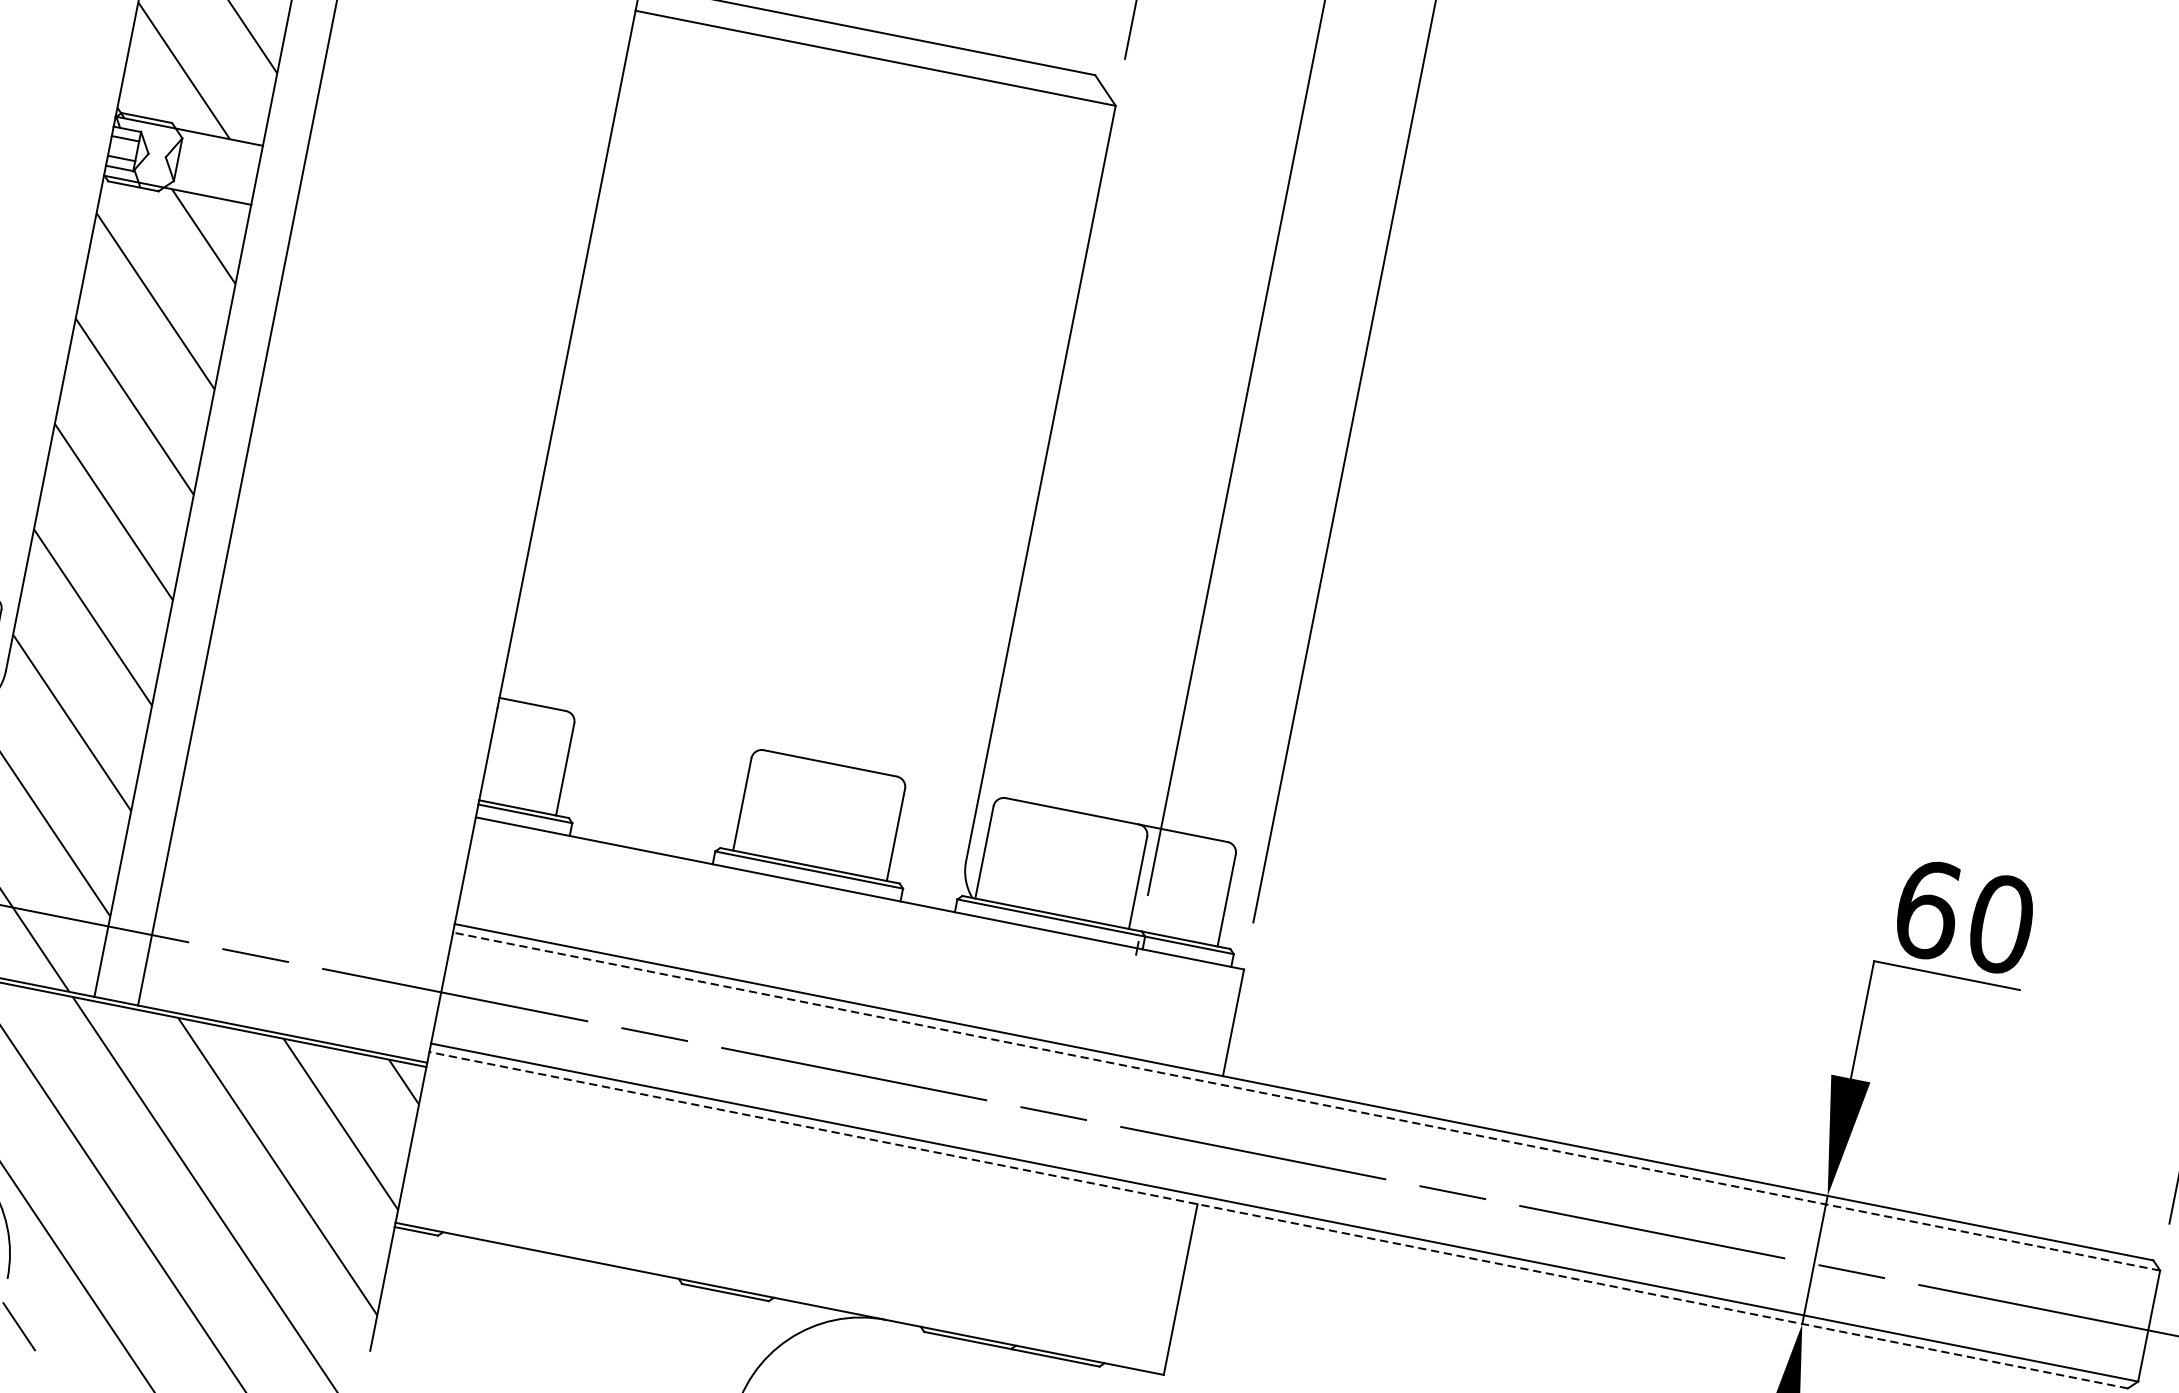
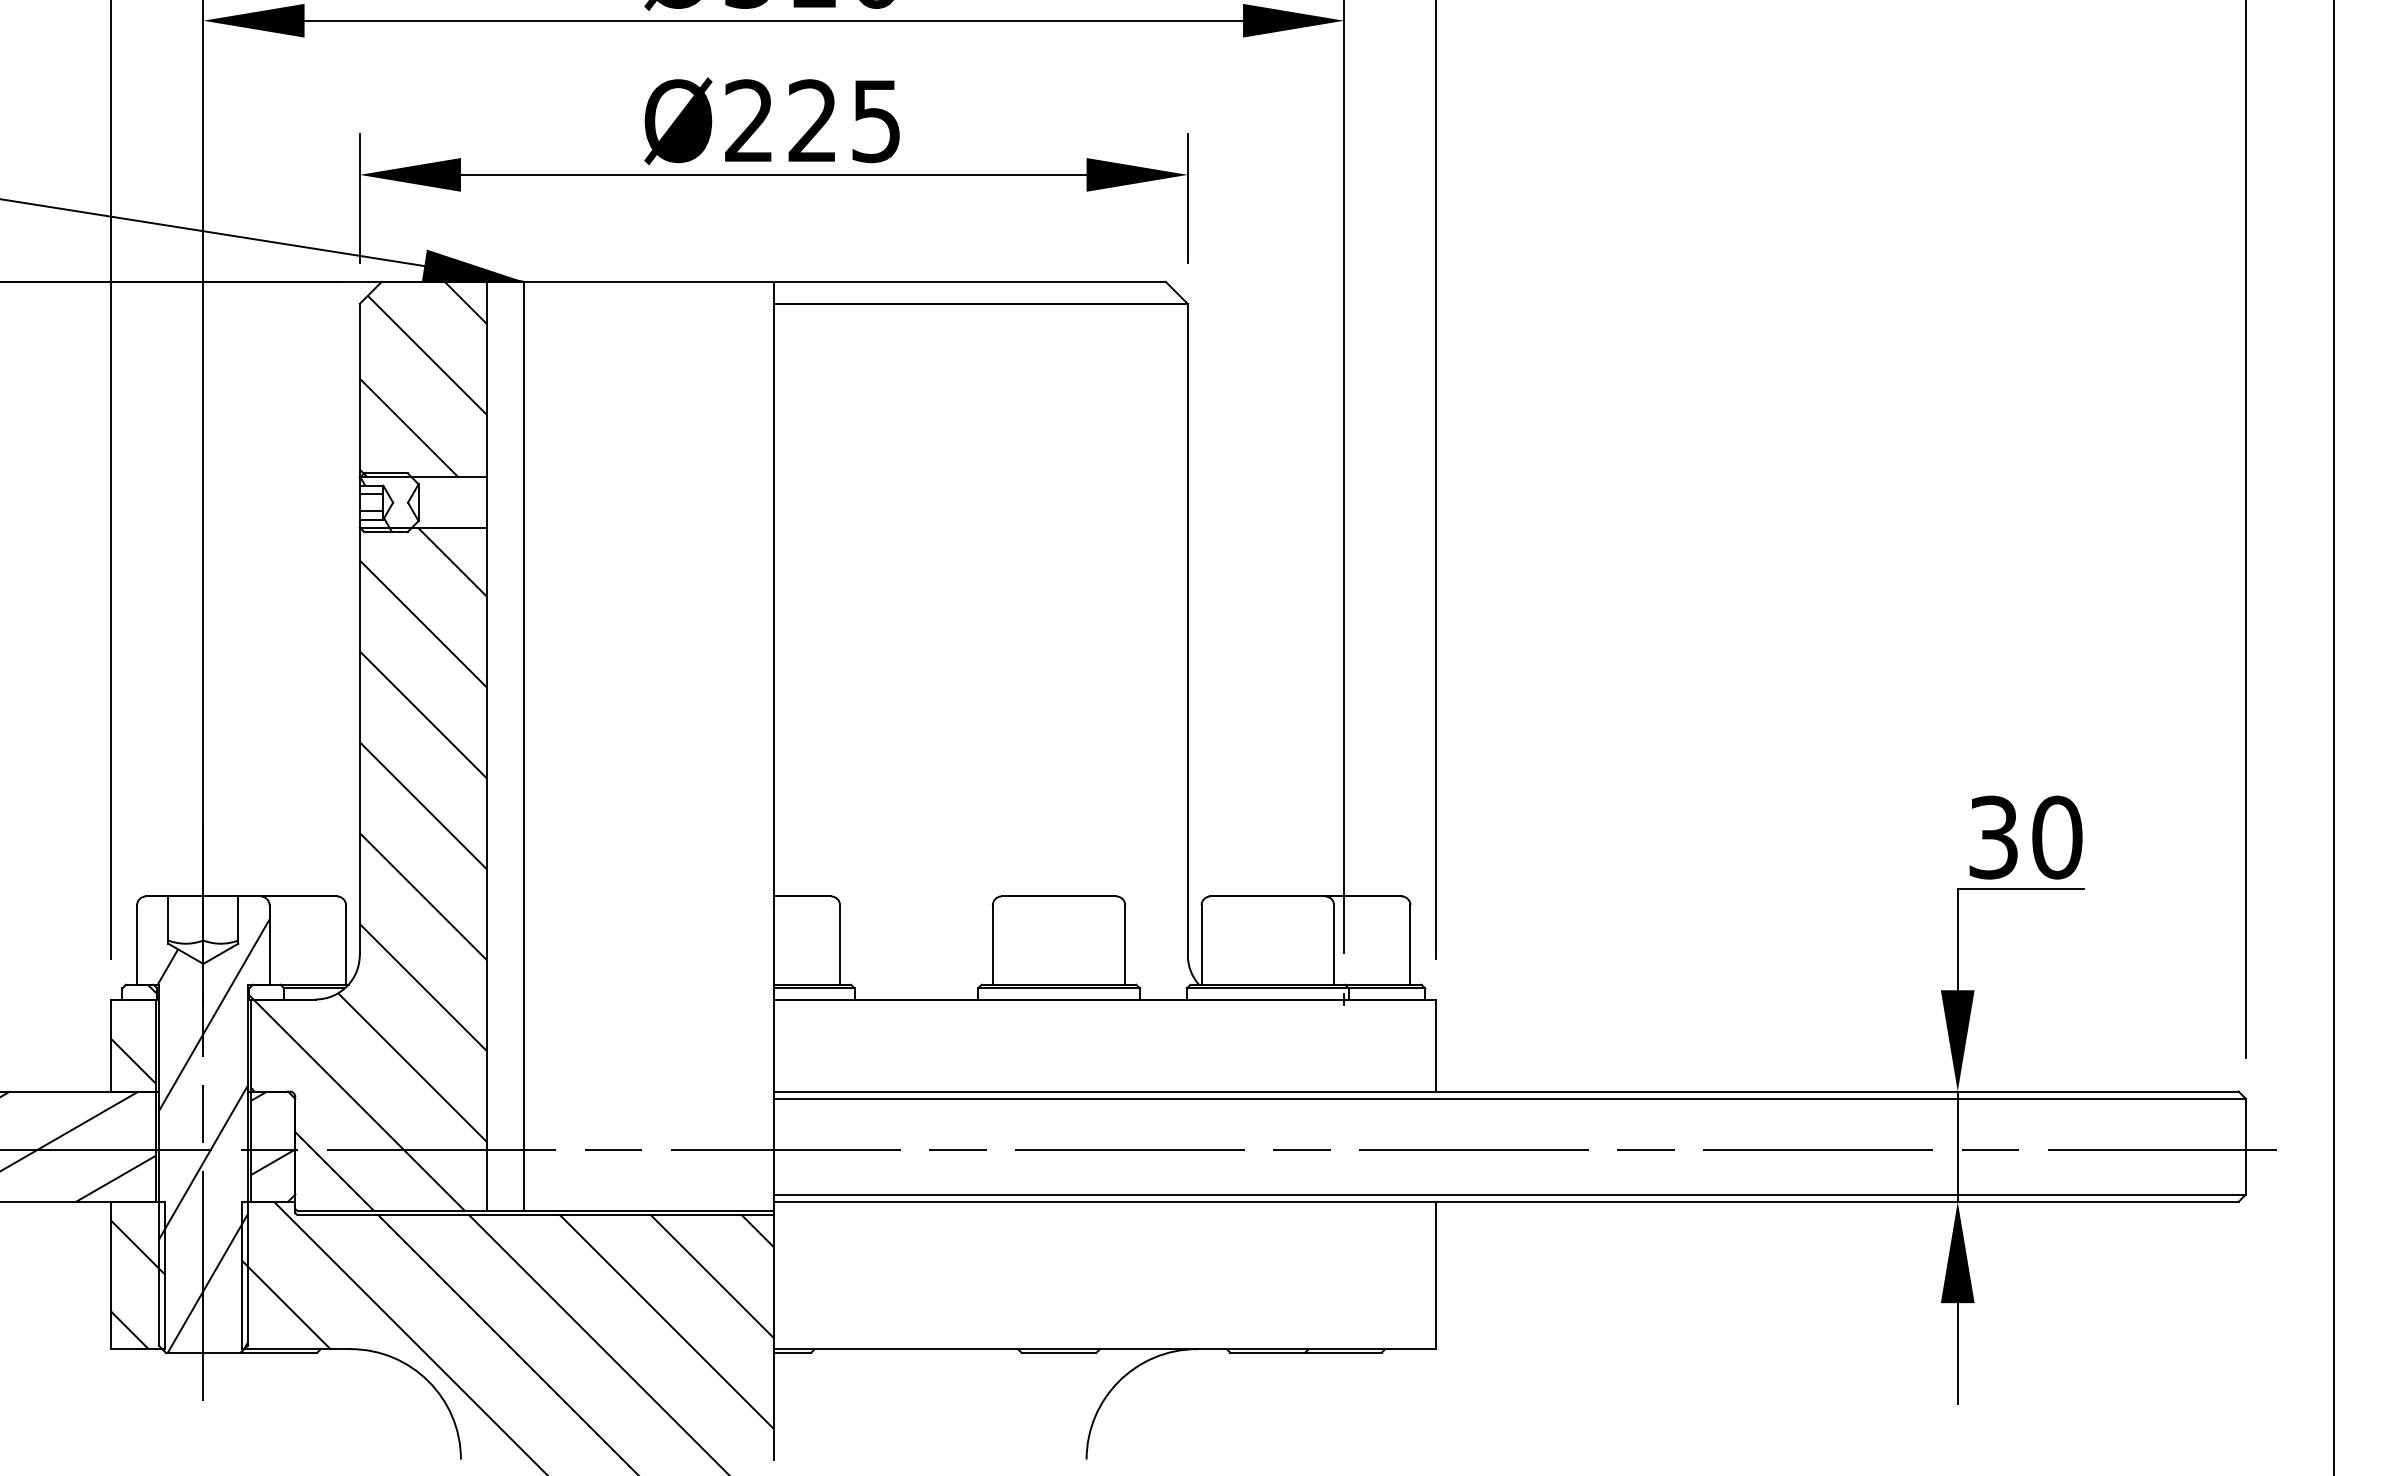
text: (1928, 909) -> (1994, 837), 60 -> 30
line: (1306, 1101) -> (1509, 1098), dashed -> solid
line: (1277, 1219) -> (1505, 1201), dashed -> solid

